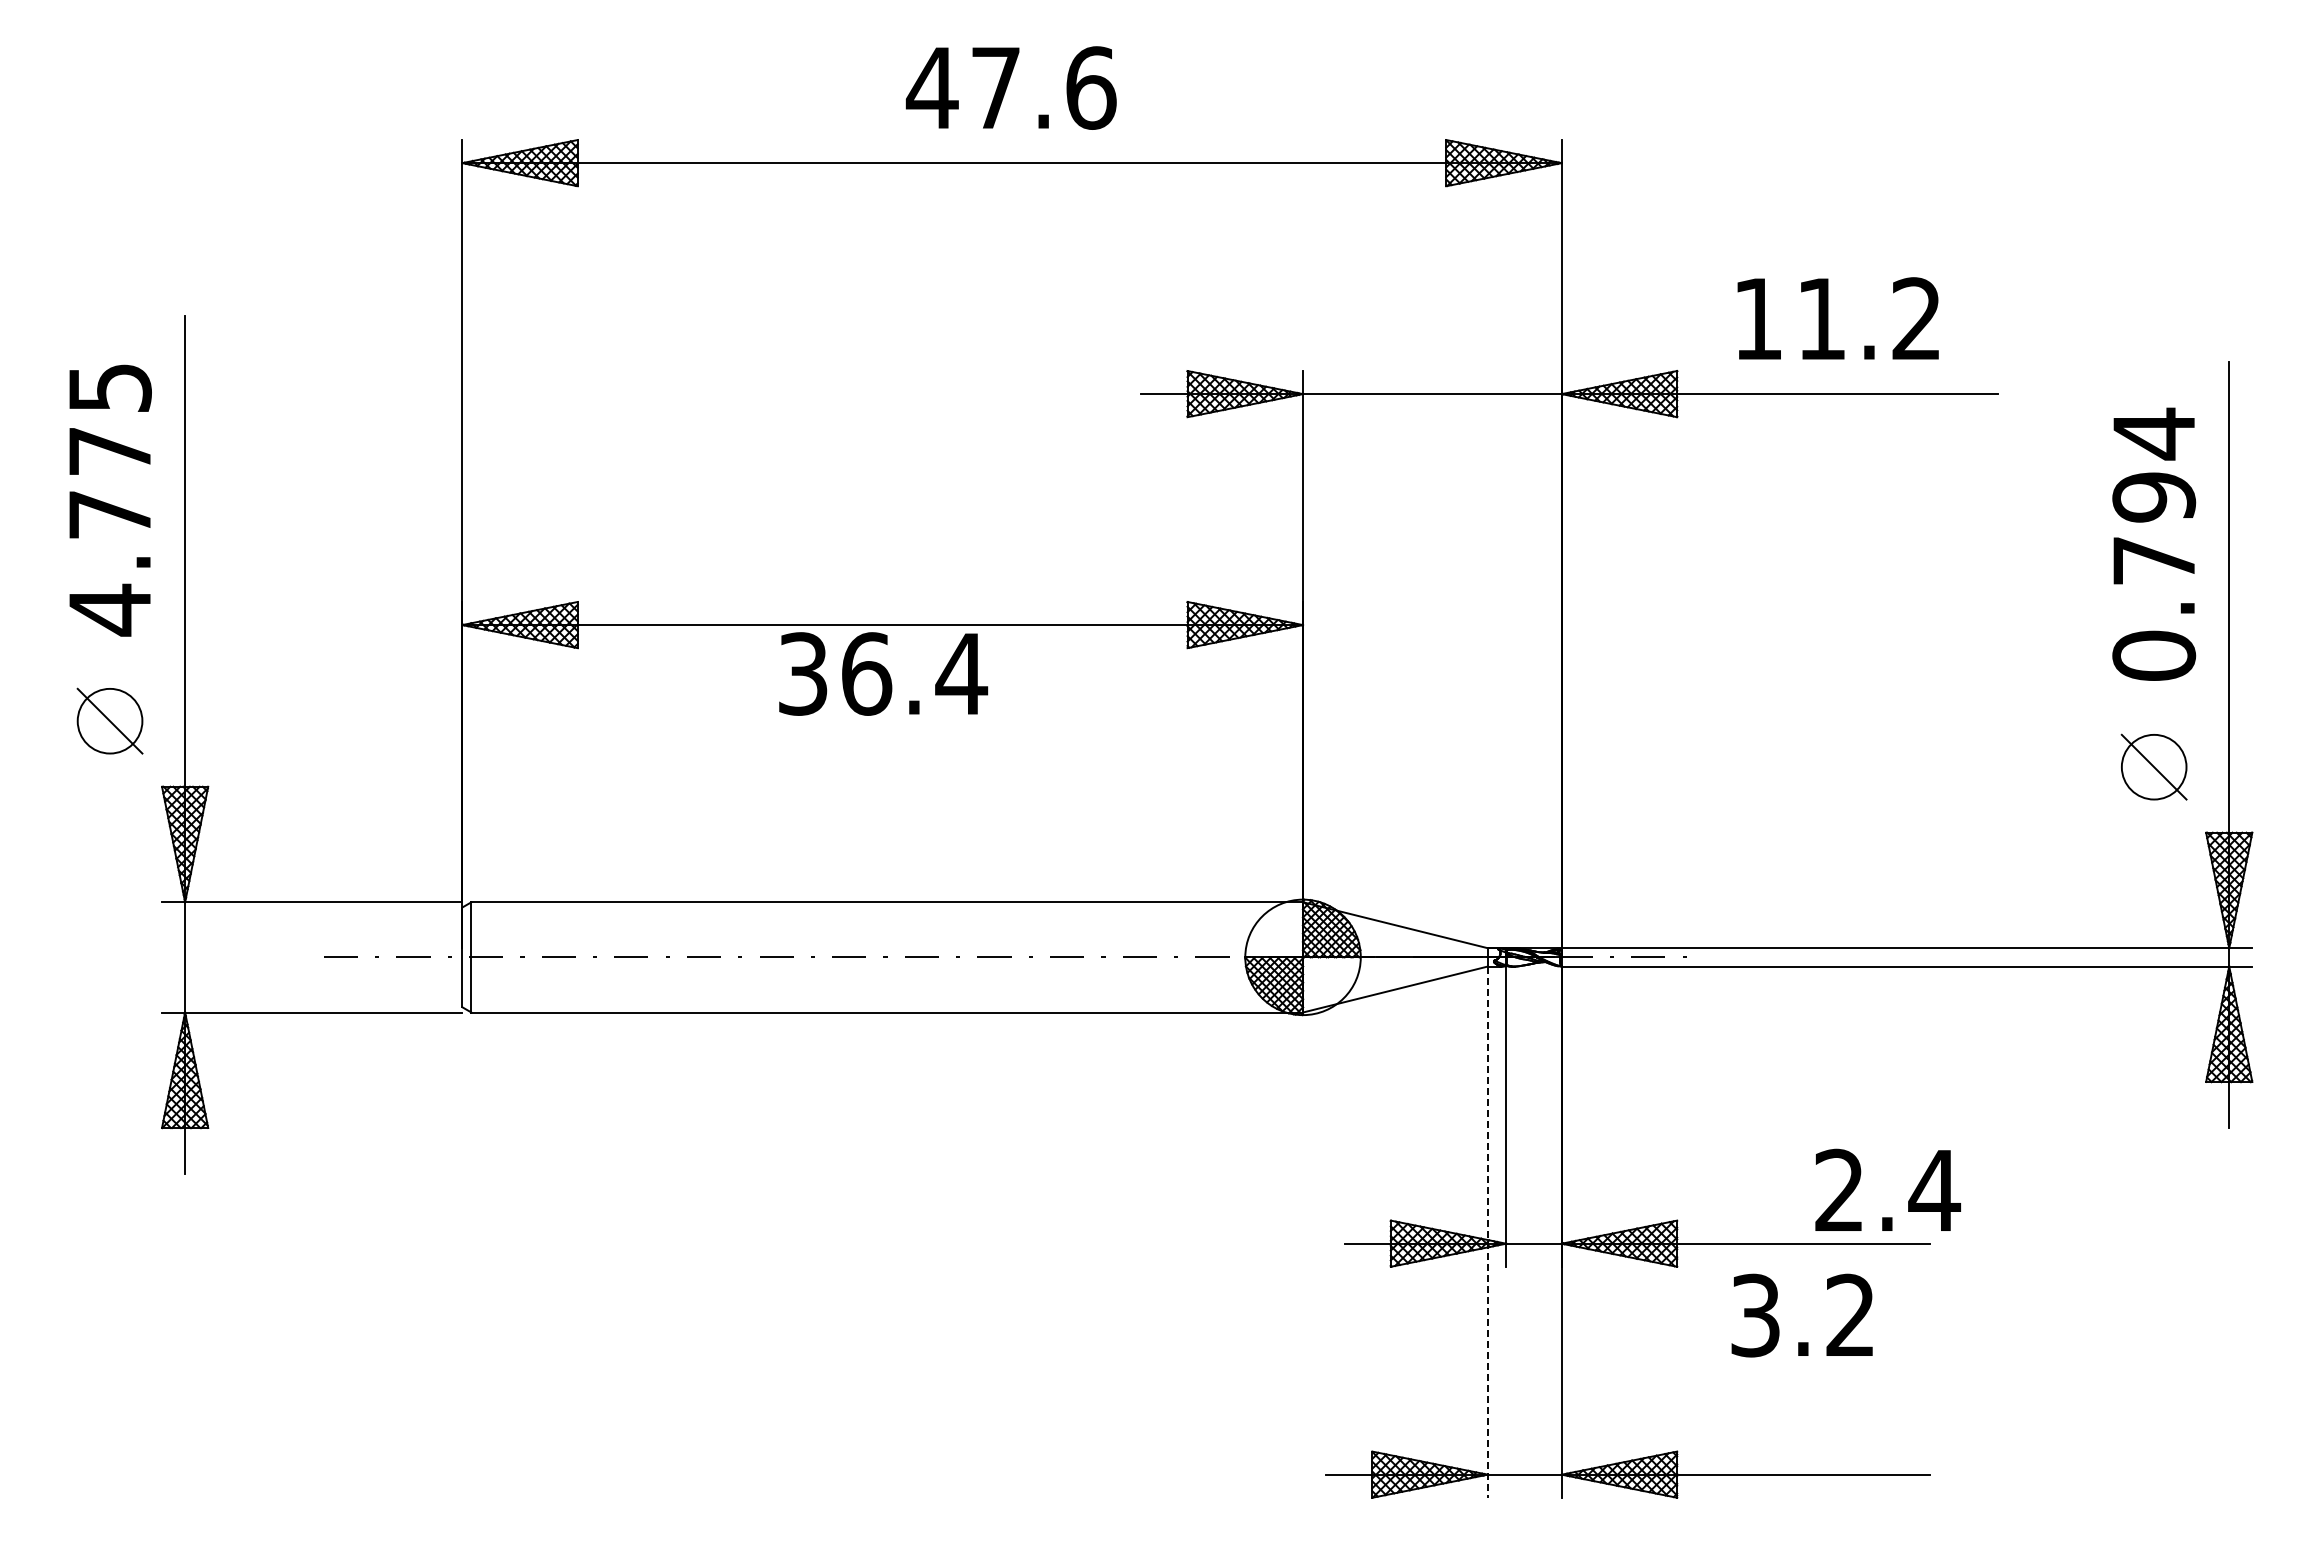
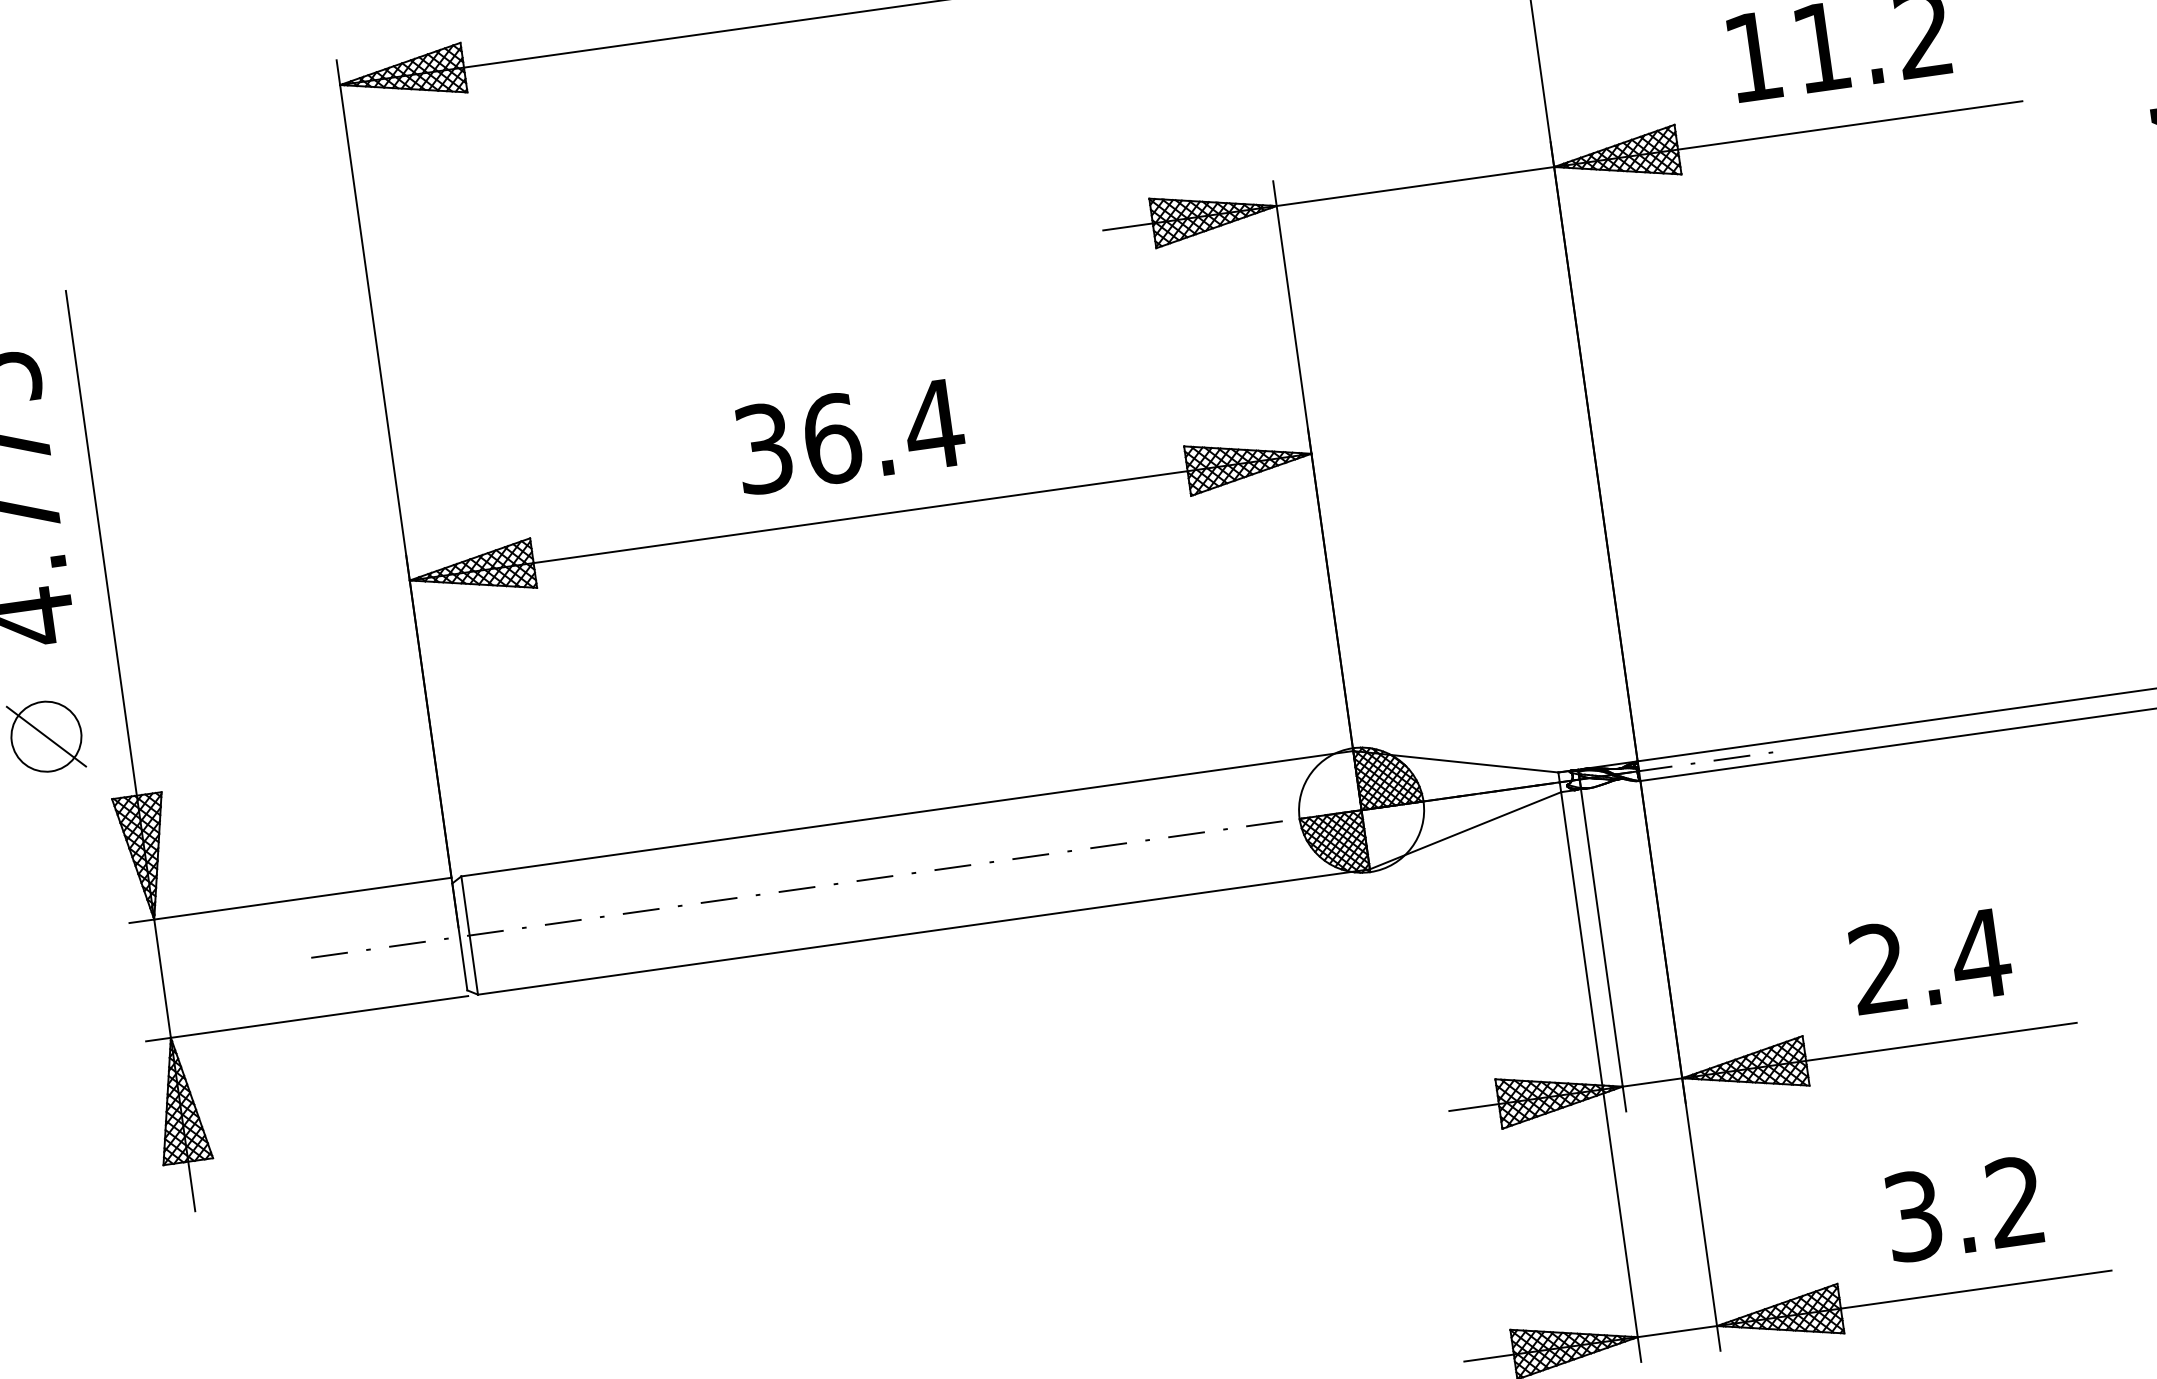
text: (883, 673) -> (850, 435), moved
text: (1887, 1189) -> (1930, 960), moved
line: (1487, 1232) -> (1600, 1077), dashed -> solid
text: (1801, 1315) -> (1962, 1209), moved

